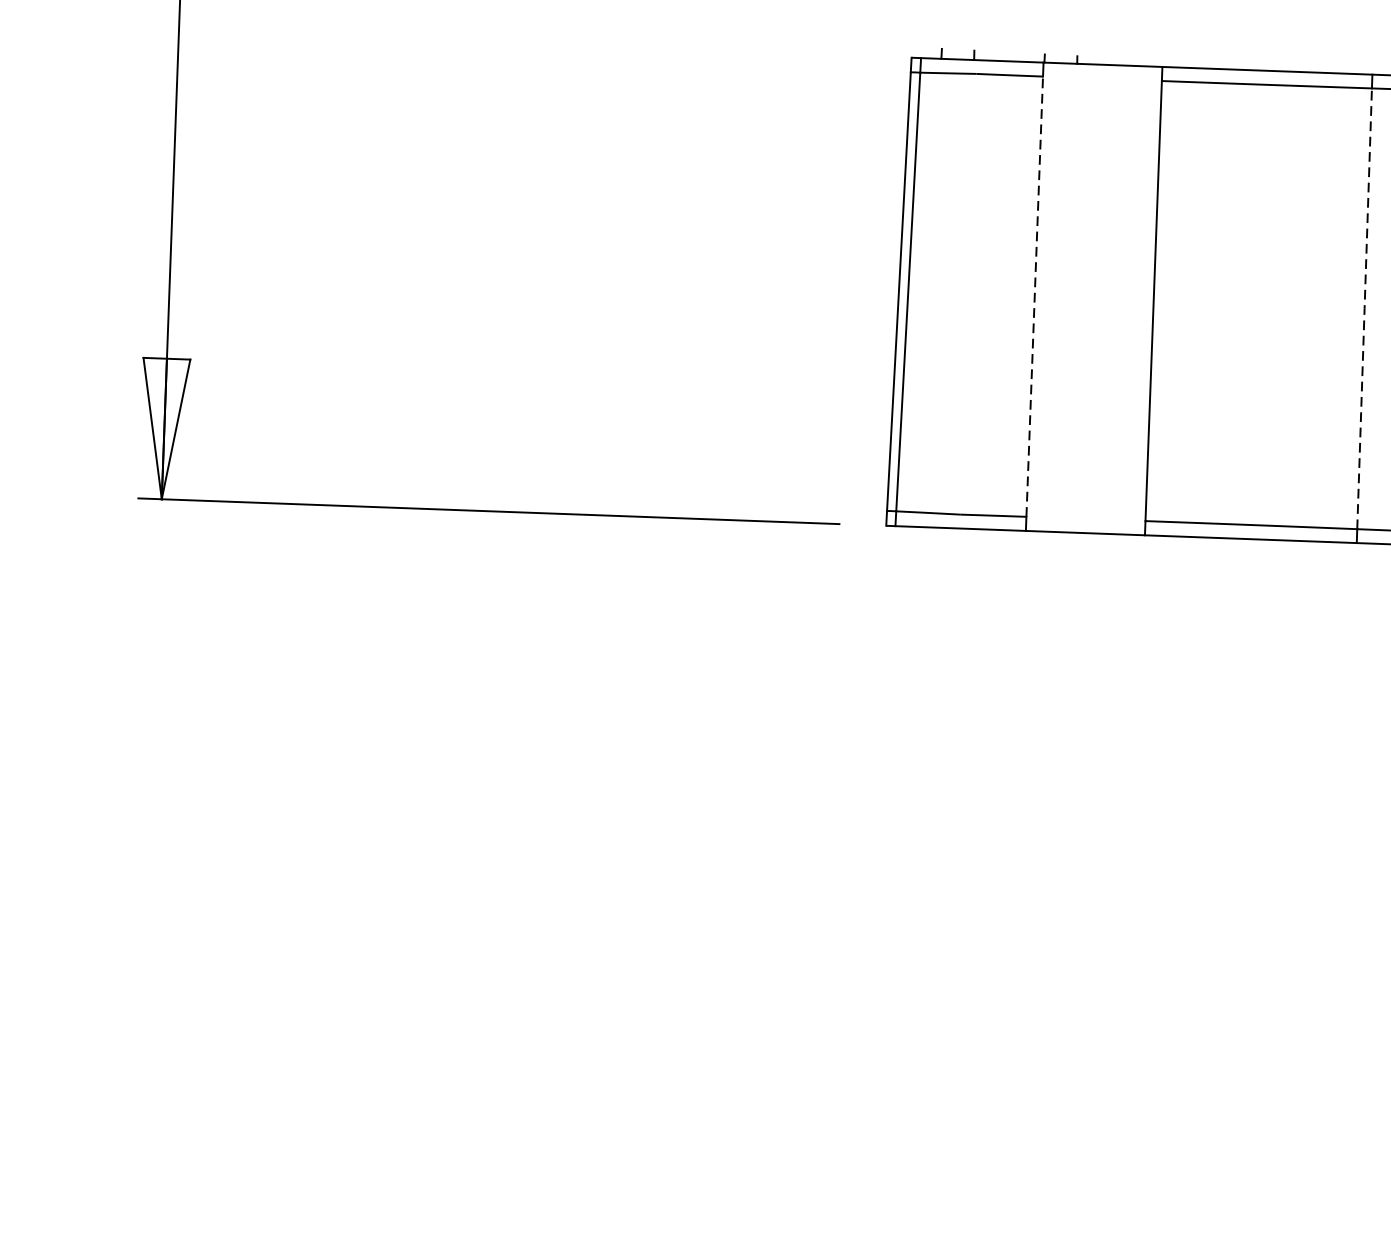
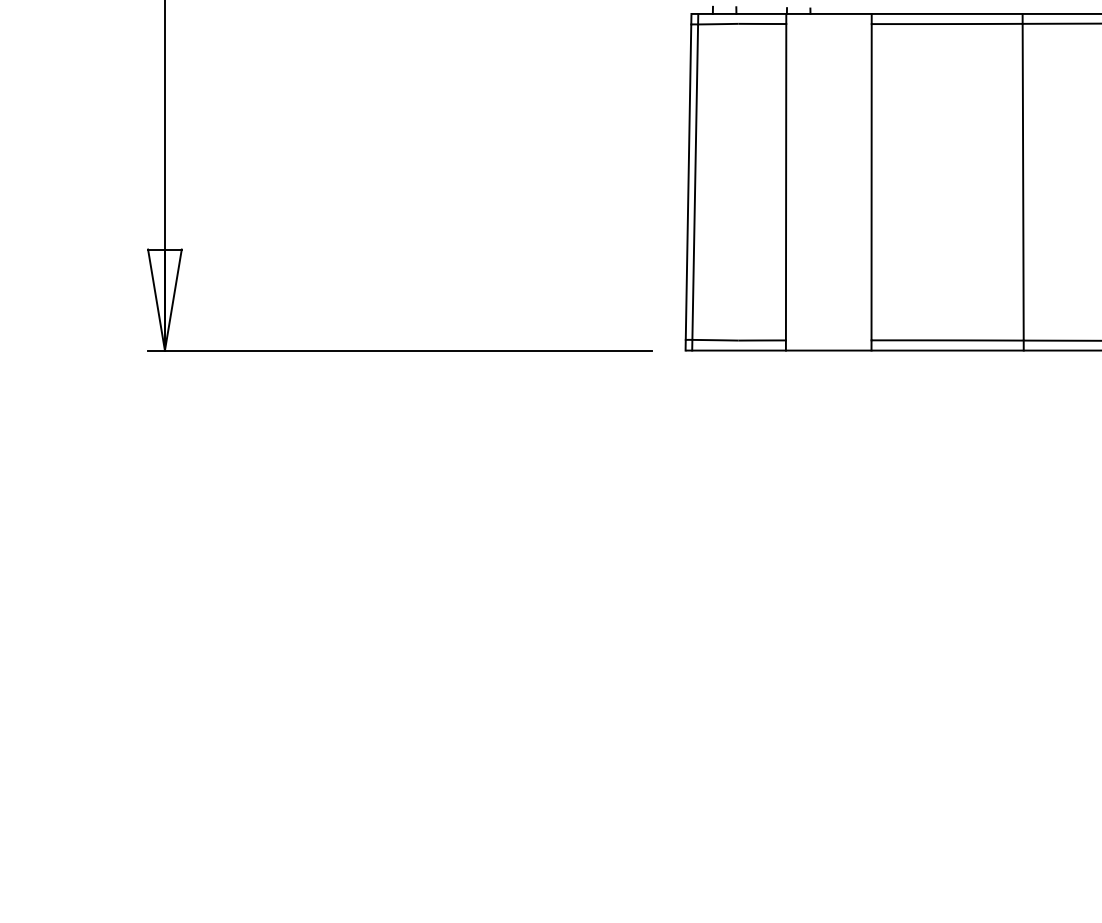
line: (1035, 295) -> (786, 181), dashed -> solid
line: (1365, 309) -> (1023, 182), dashed -> solid

